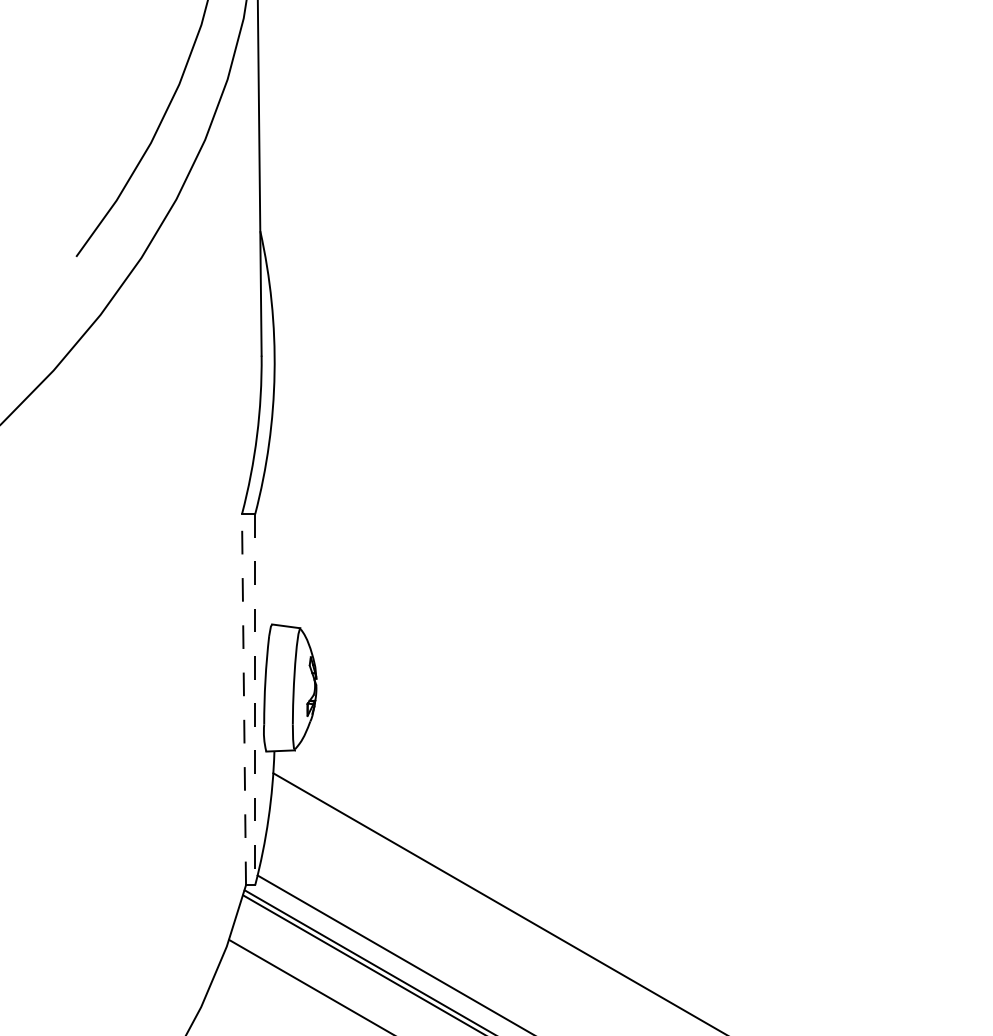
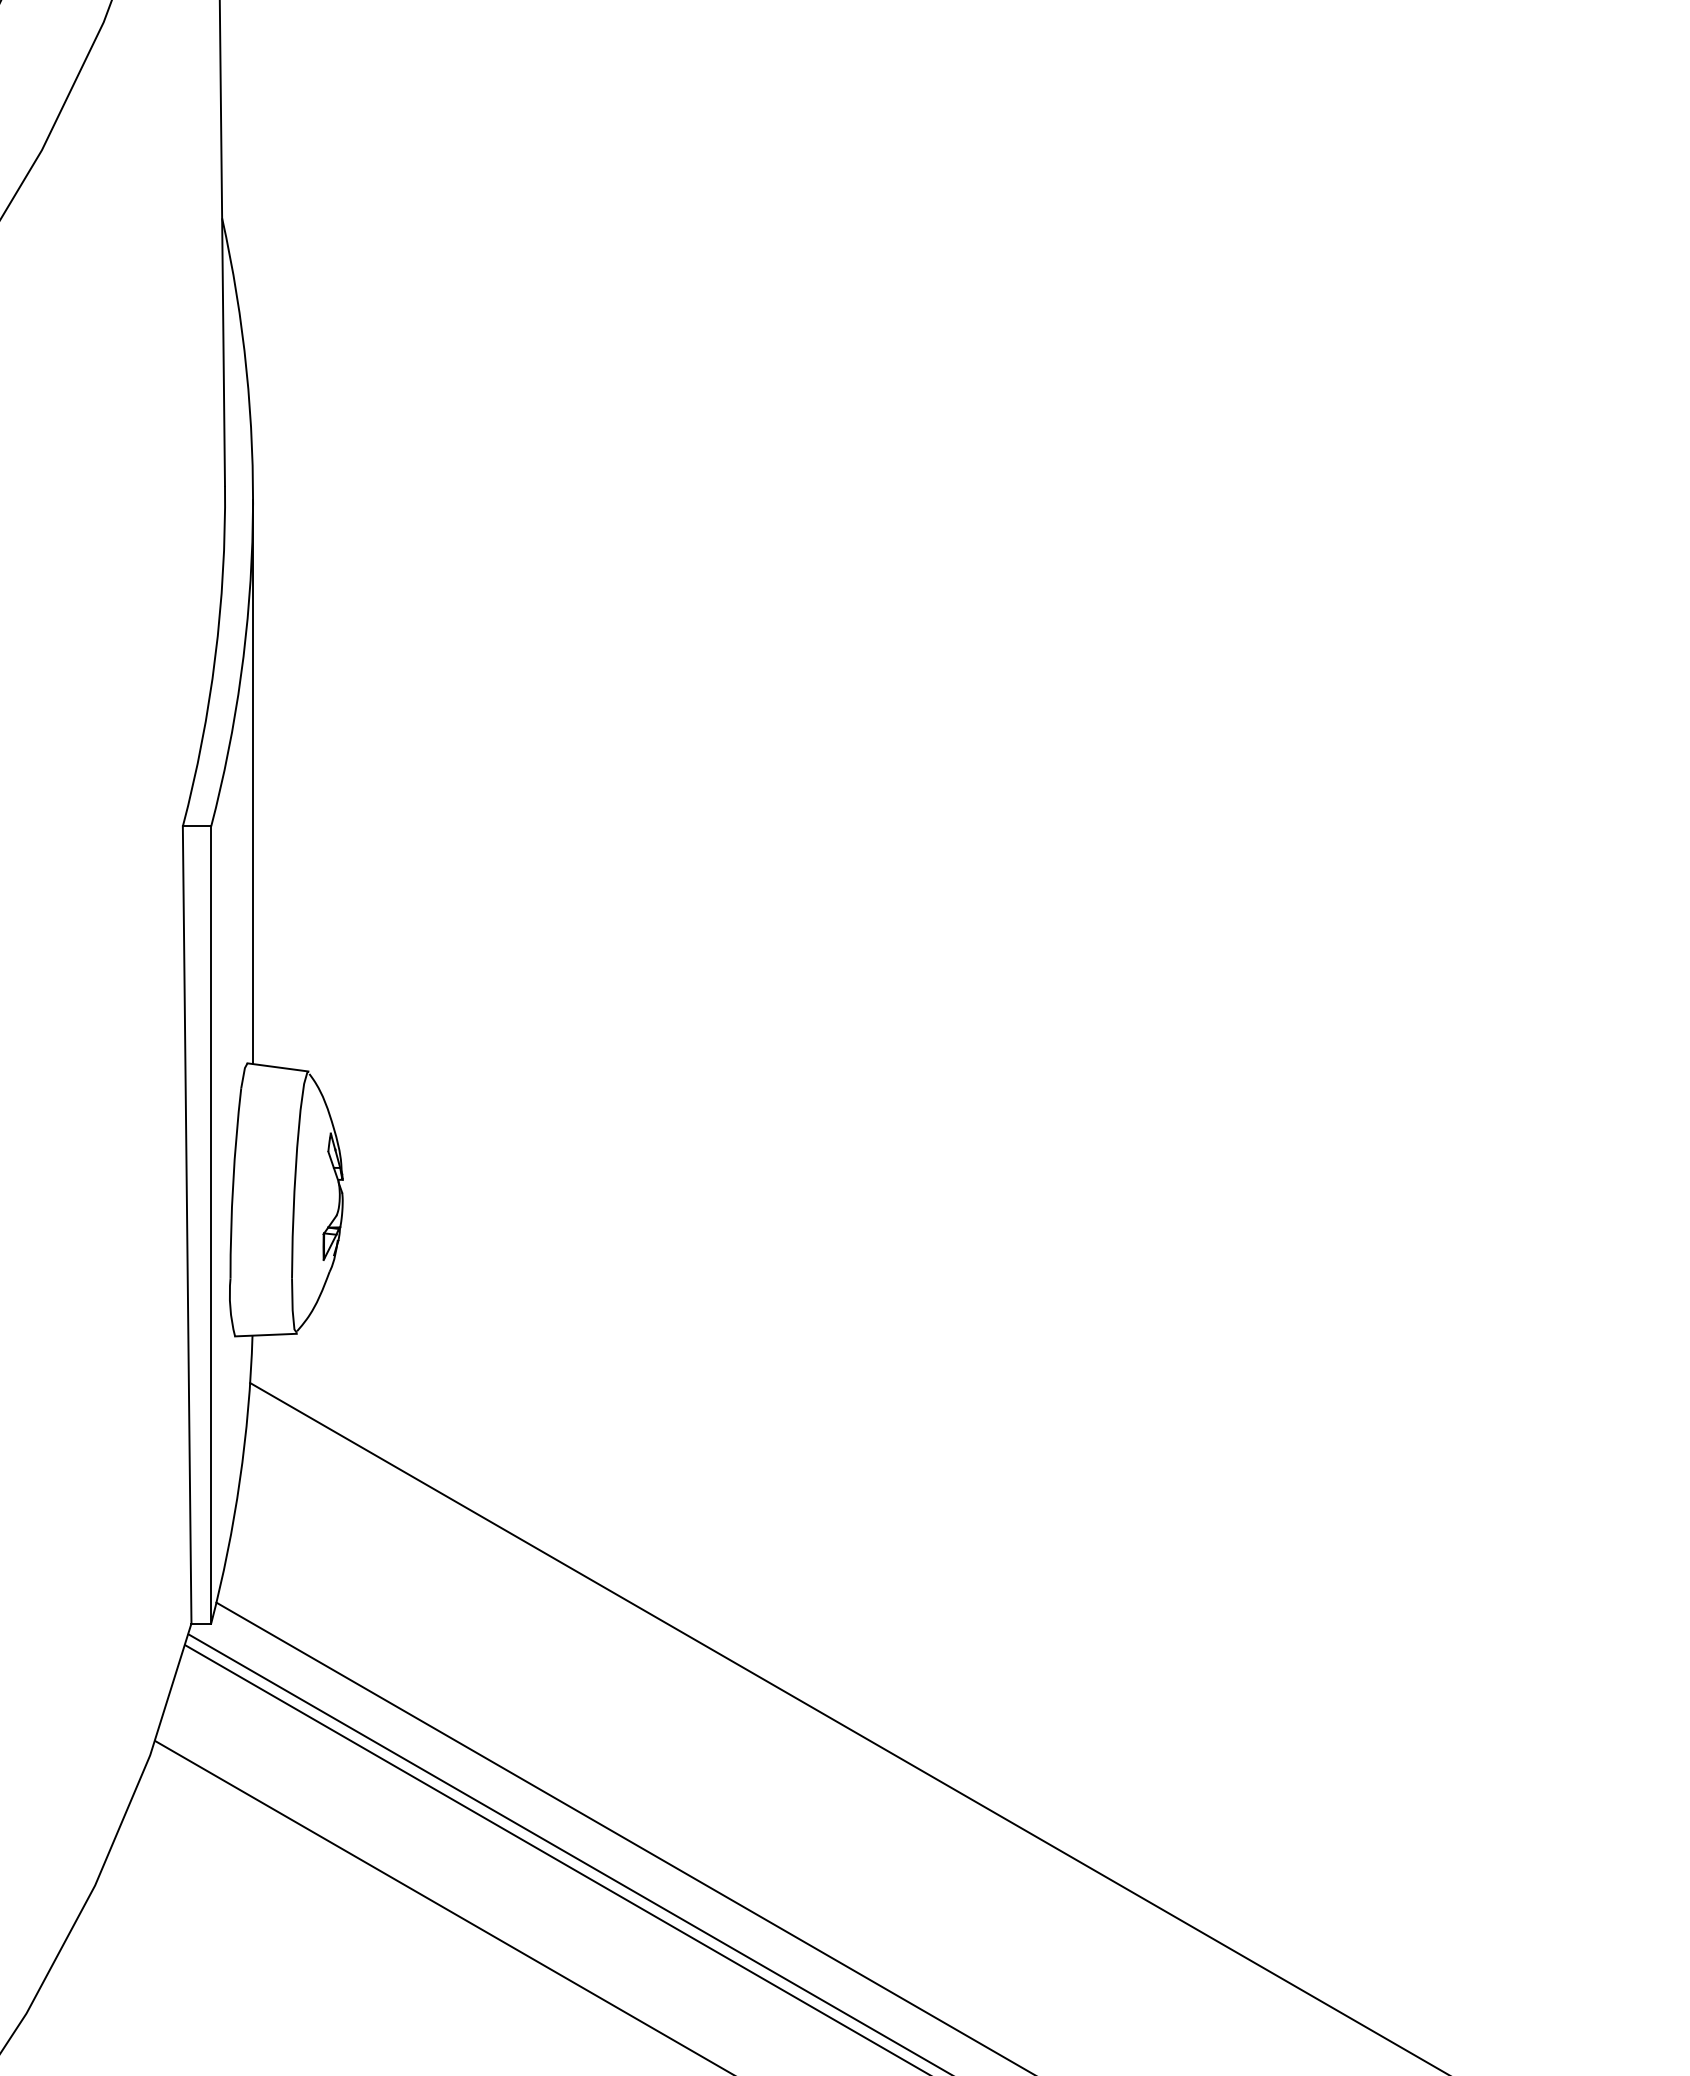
line: (274, 493) -> (252, 781), added
line: (244, 699) -> (188, 1224), dashed -> solid
line: (255, 699) -> (211, 1224), dashed -> solid

